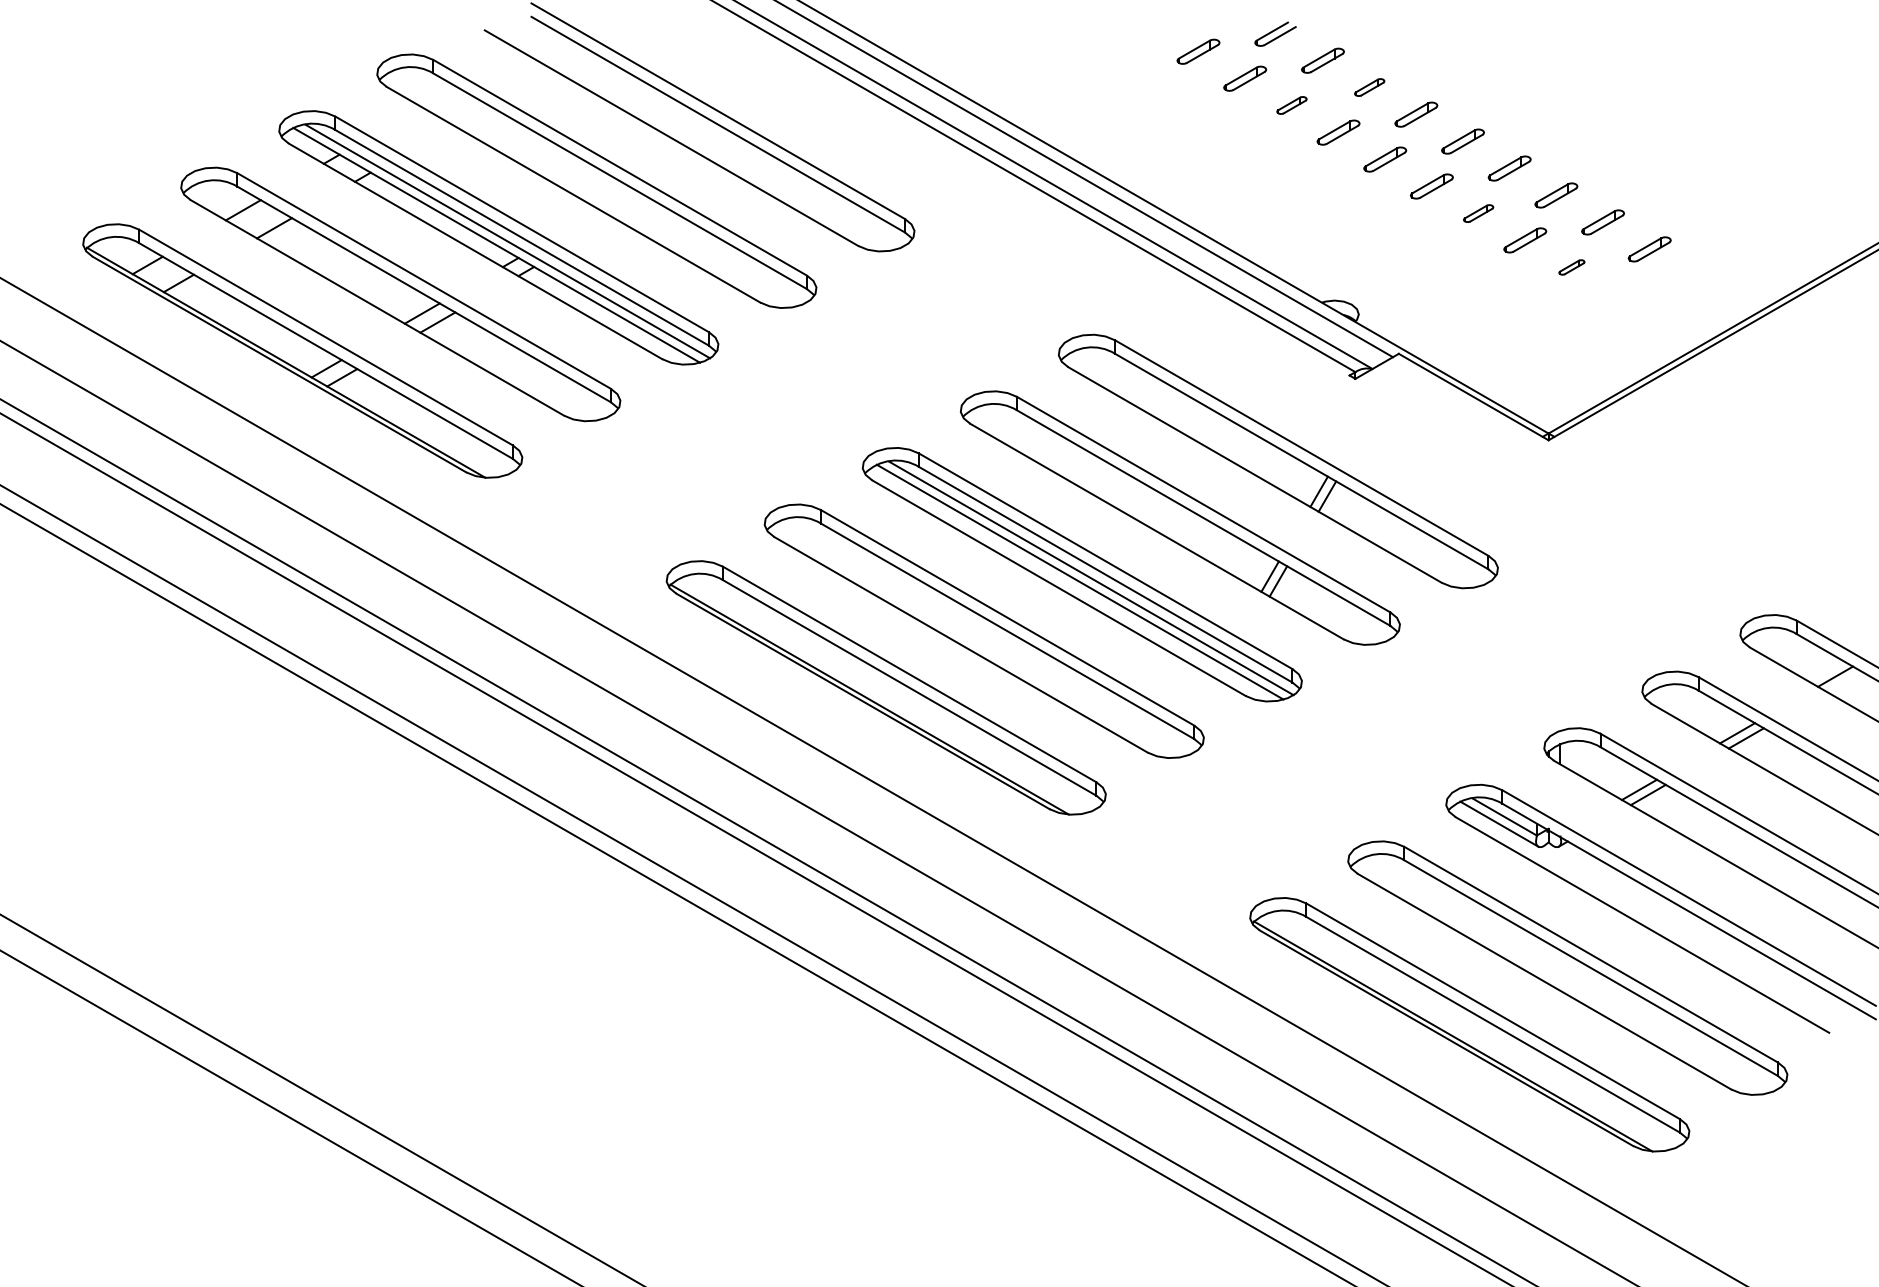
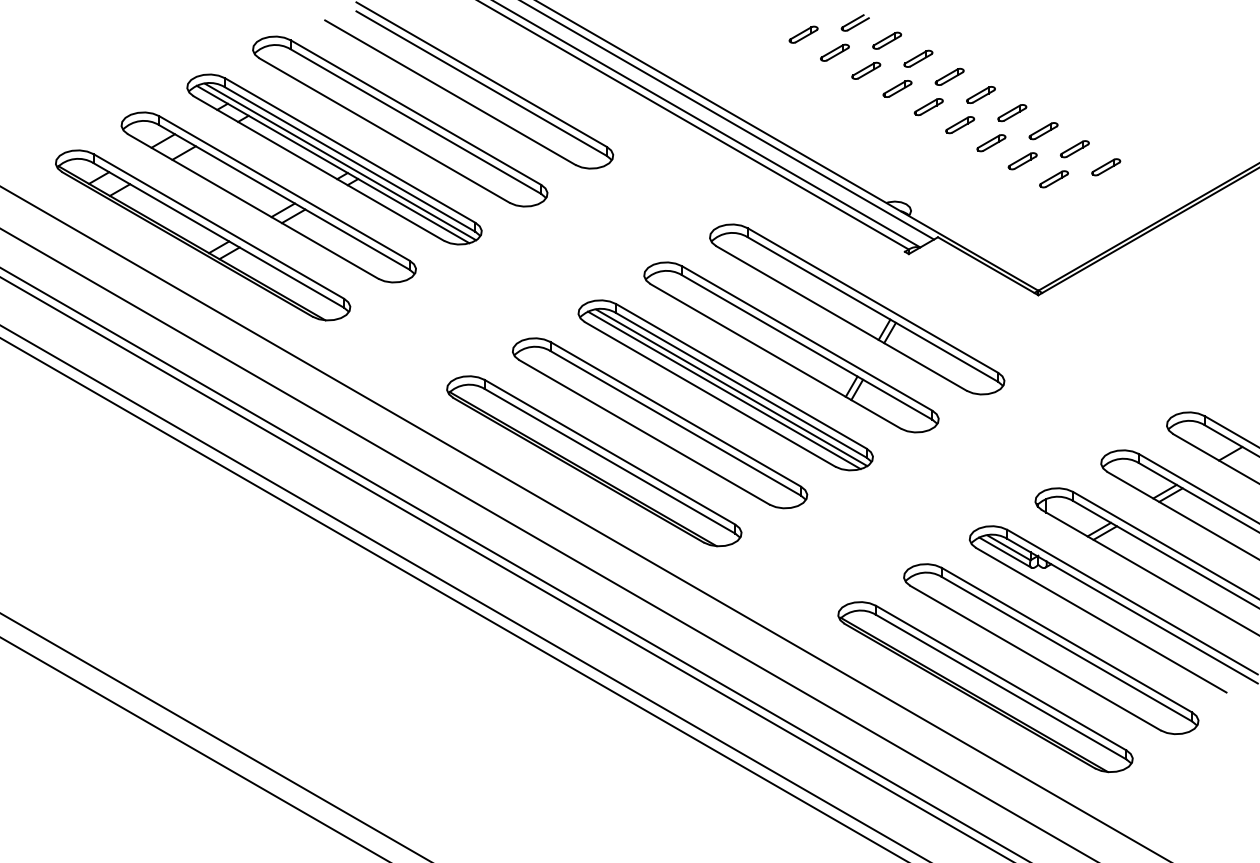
part: (1369, 87) -> (918, 58), size x1.43
part: (1292, 105) -> (866, 70), size x1.43
part: (1478, 213) -> (991, 143), size x1.43
part: (1571, 267) -> (1053, 179), size x1.67

